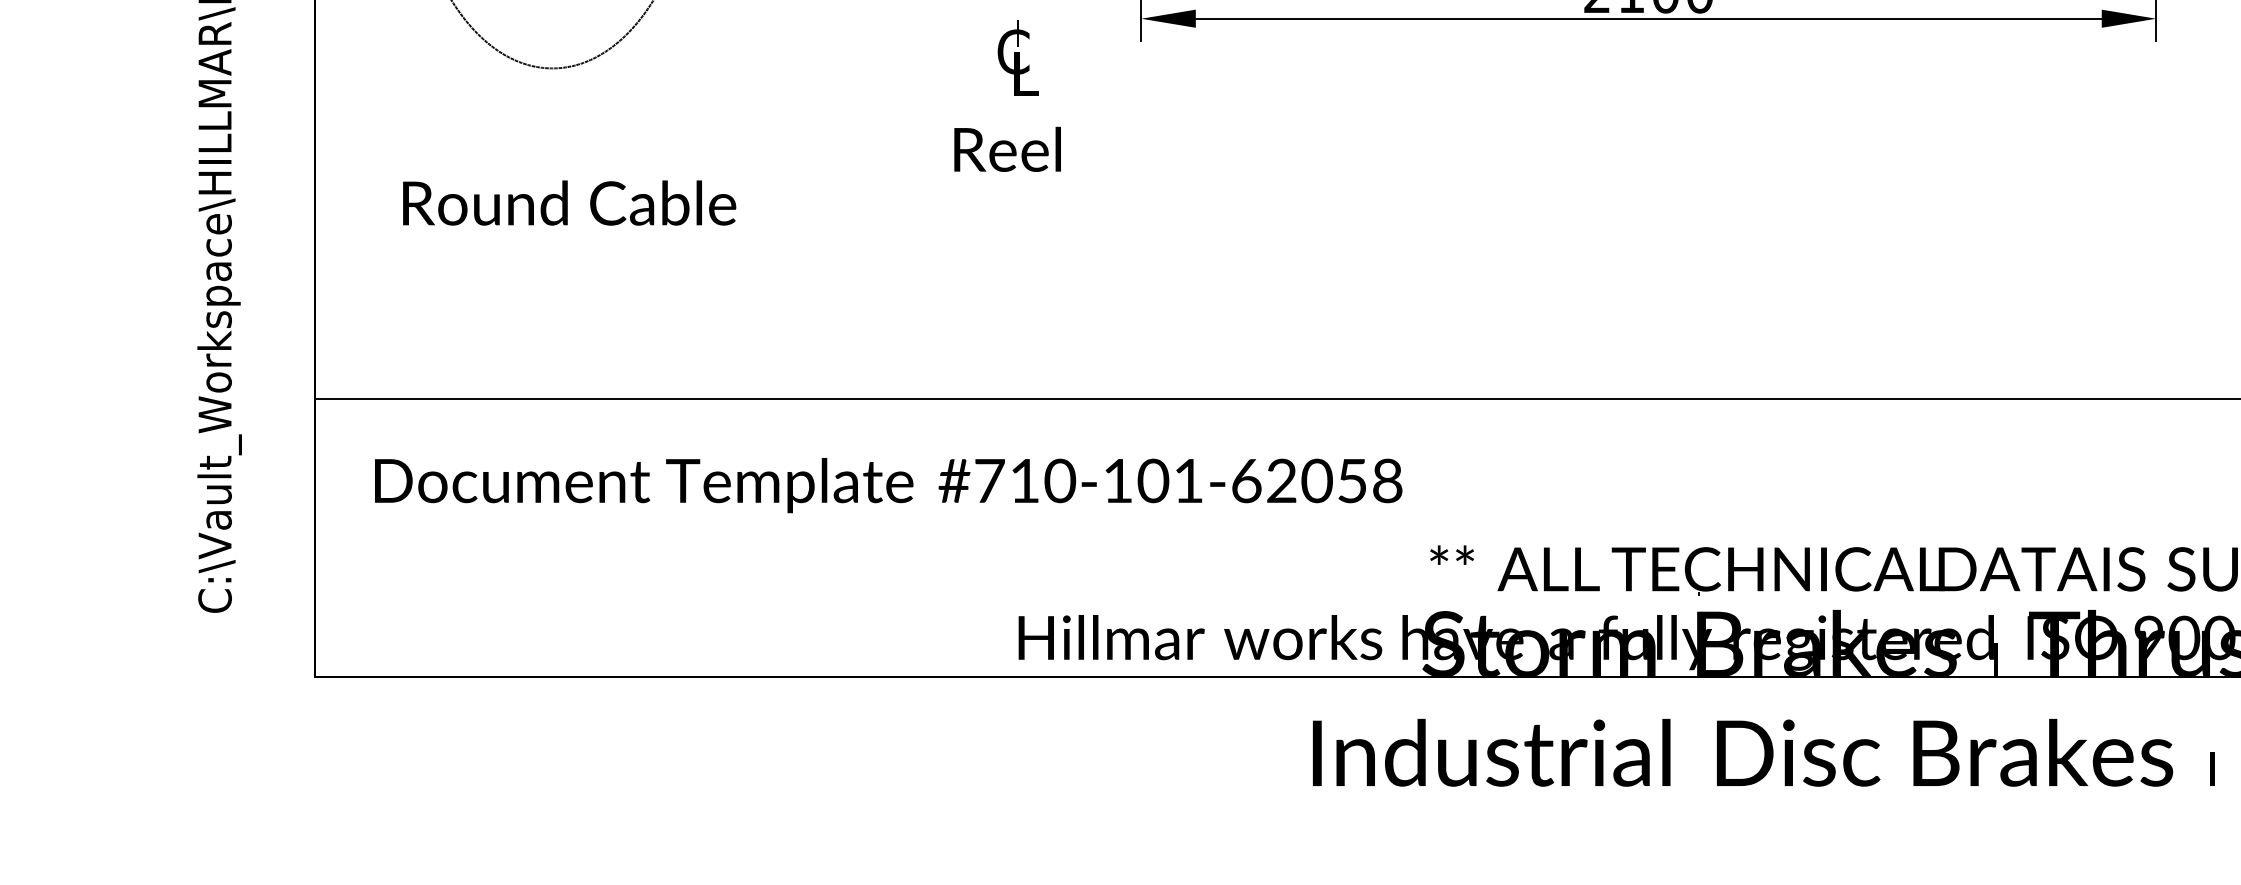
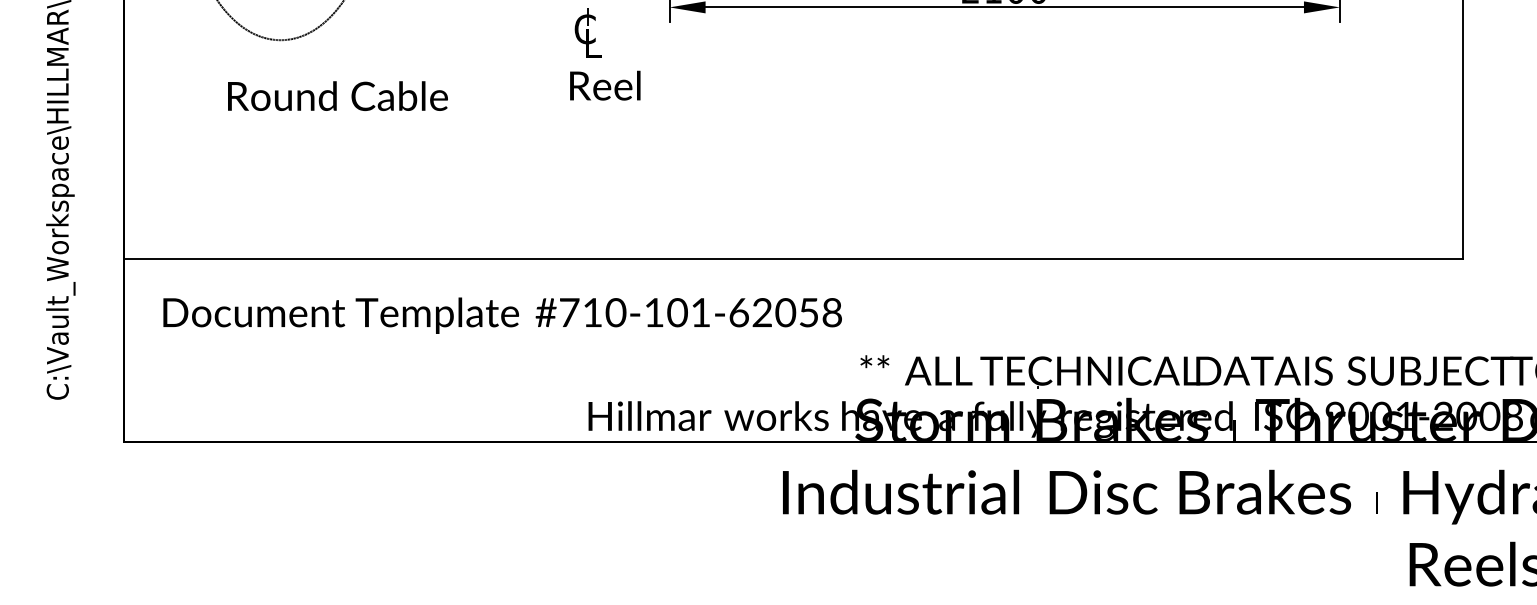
text: (1007, 149) -> (605, 85), moved
text: (568, 202) -> (337, 95), moved

